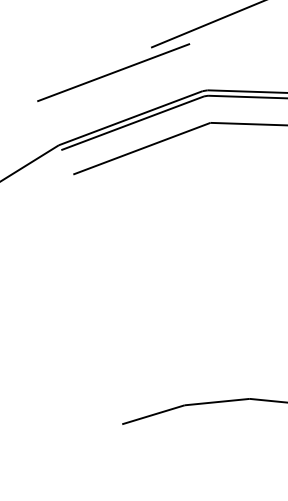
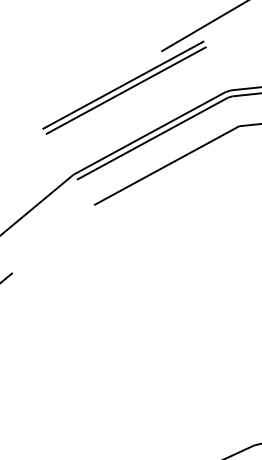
line: (115, 77) -> (126, 90), added

